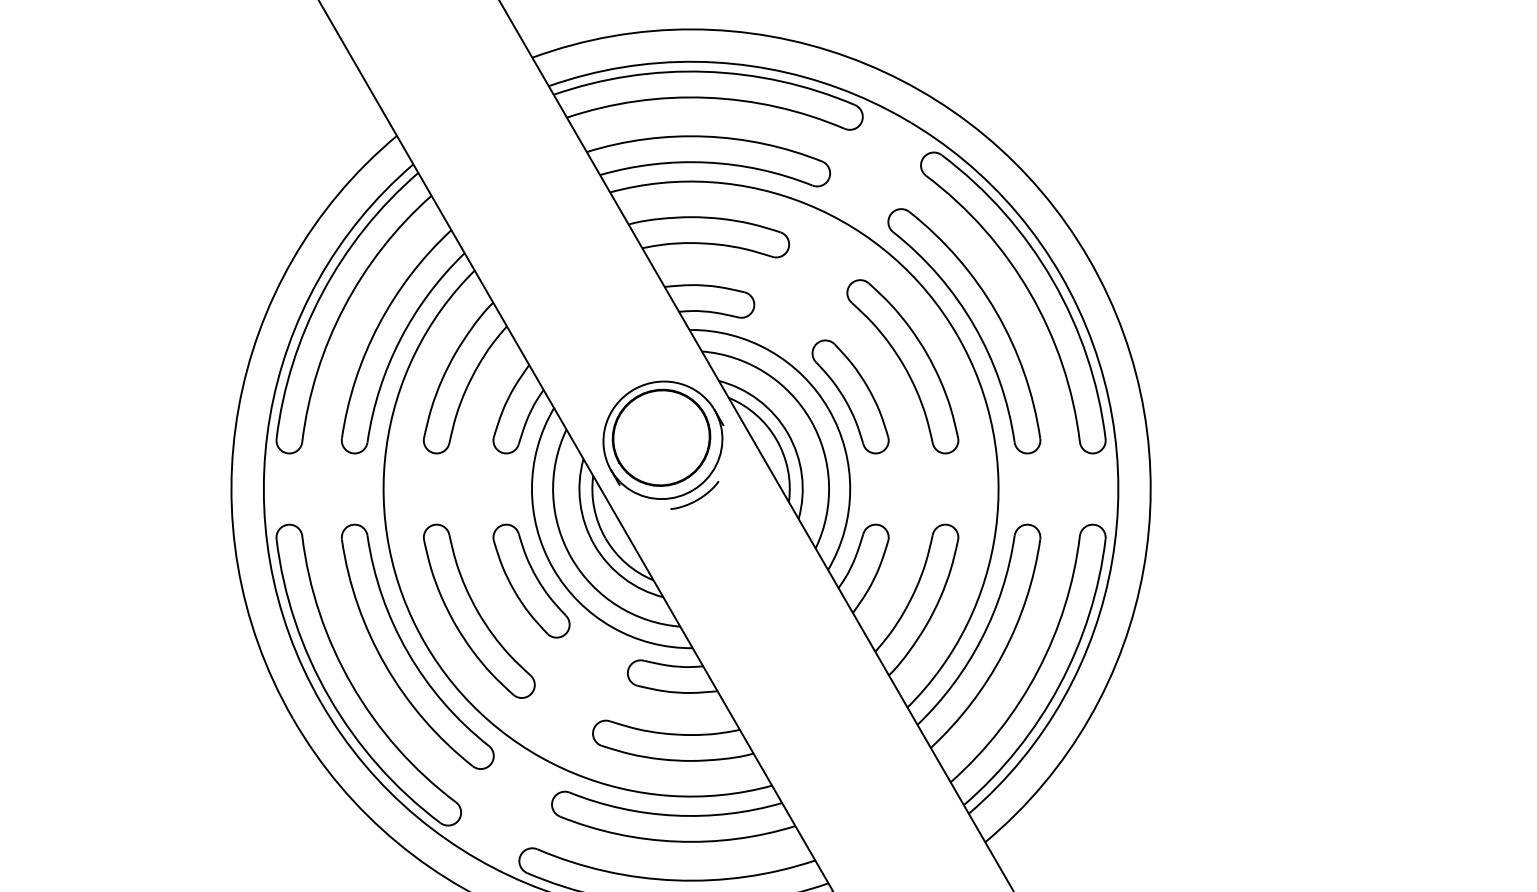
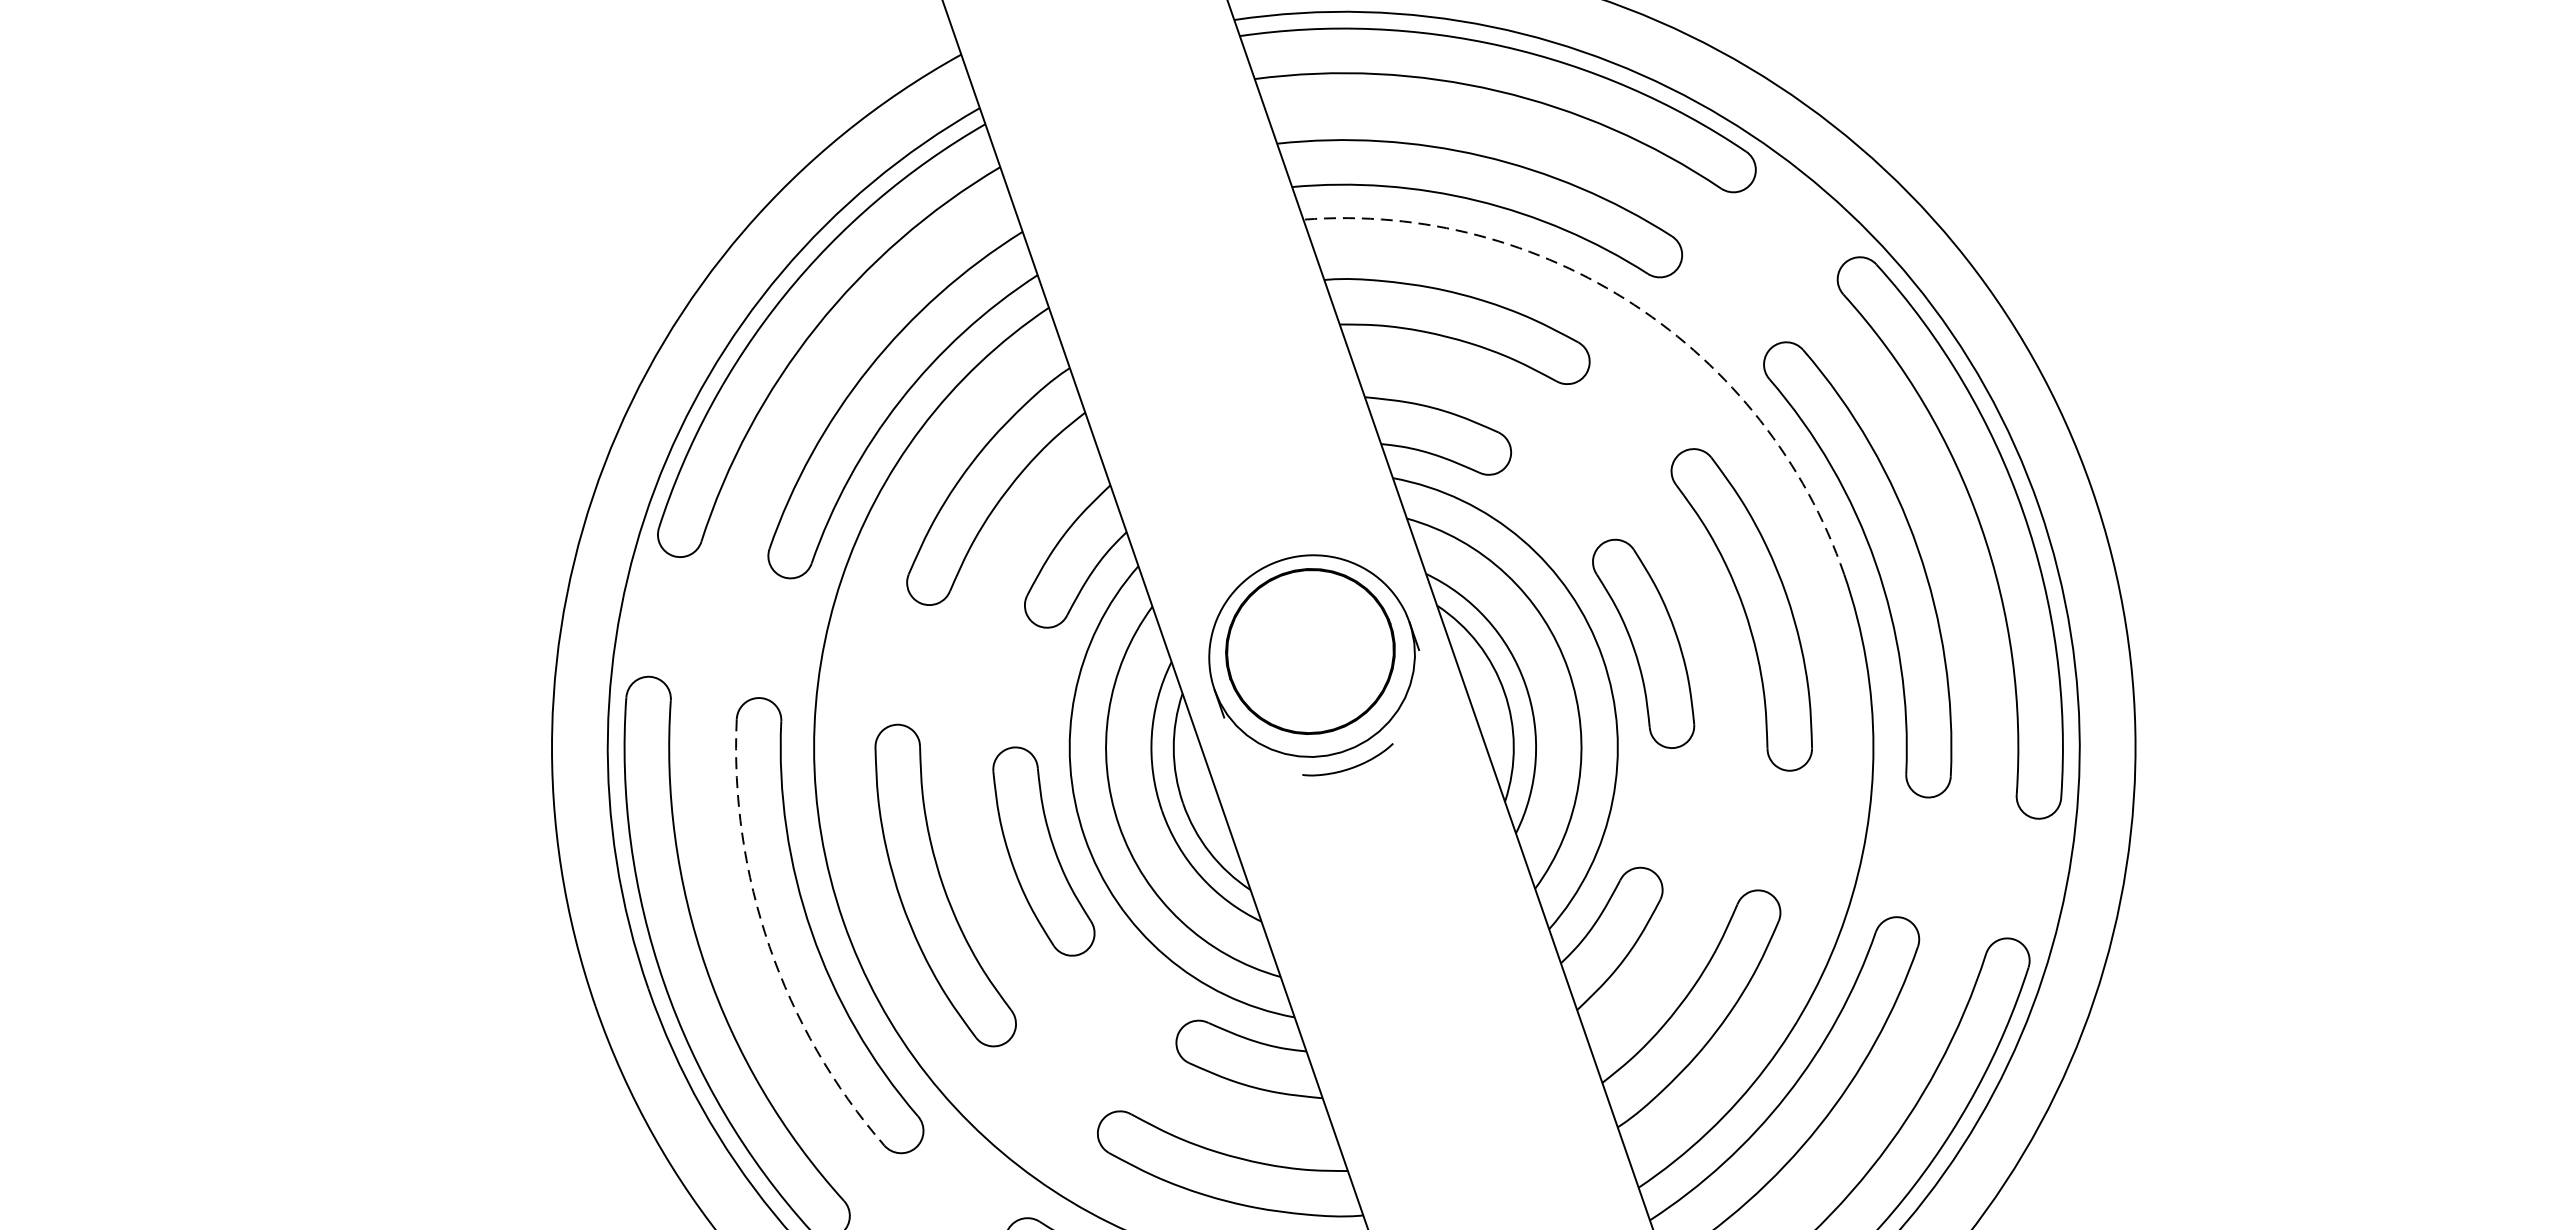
arc: (808, 204) -> (1635, 304), solid -> dashed
arc: (385, 665) -> (769, 946), solid -> dashed

